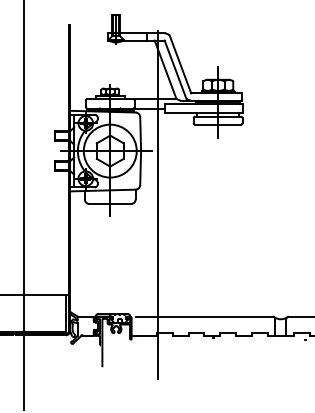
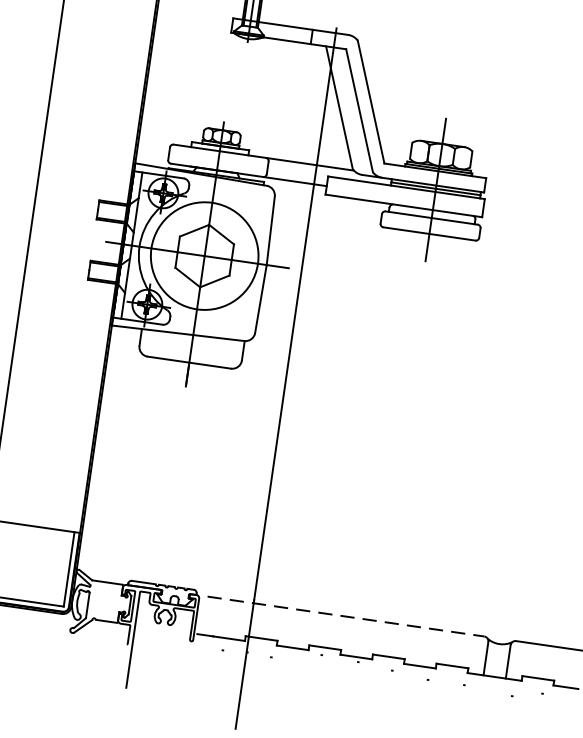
line: (204, 316) -> (346, 616), solid -> dashed

